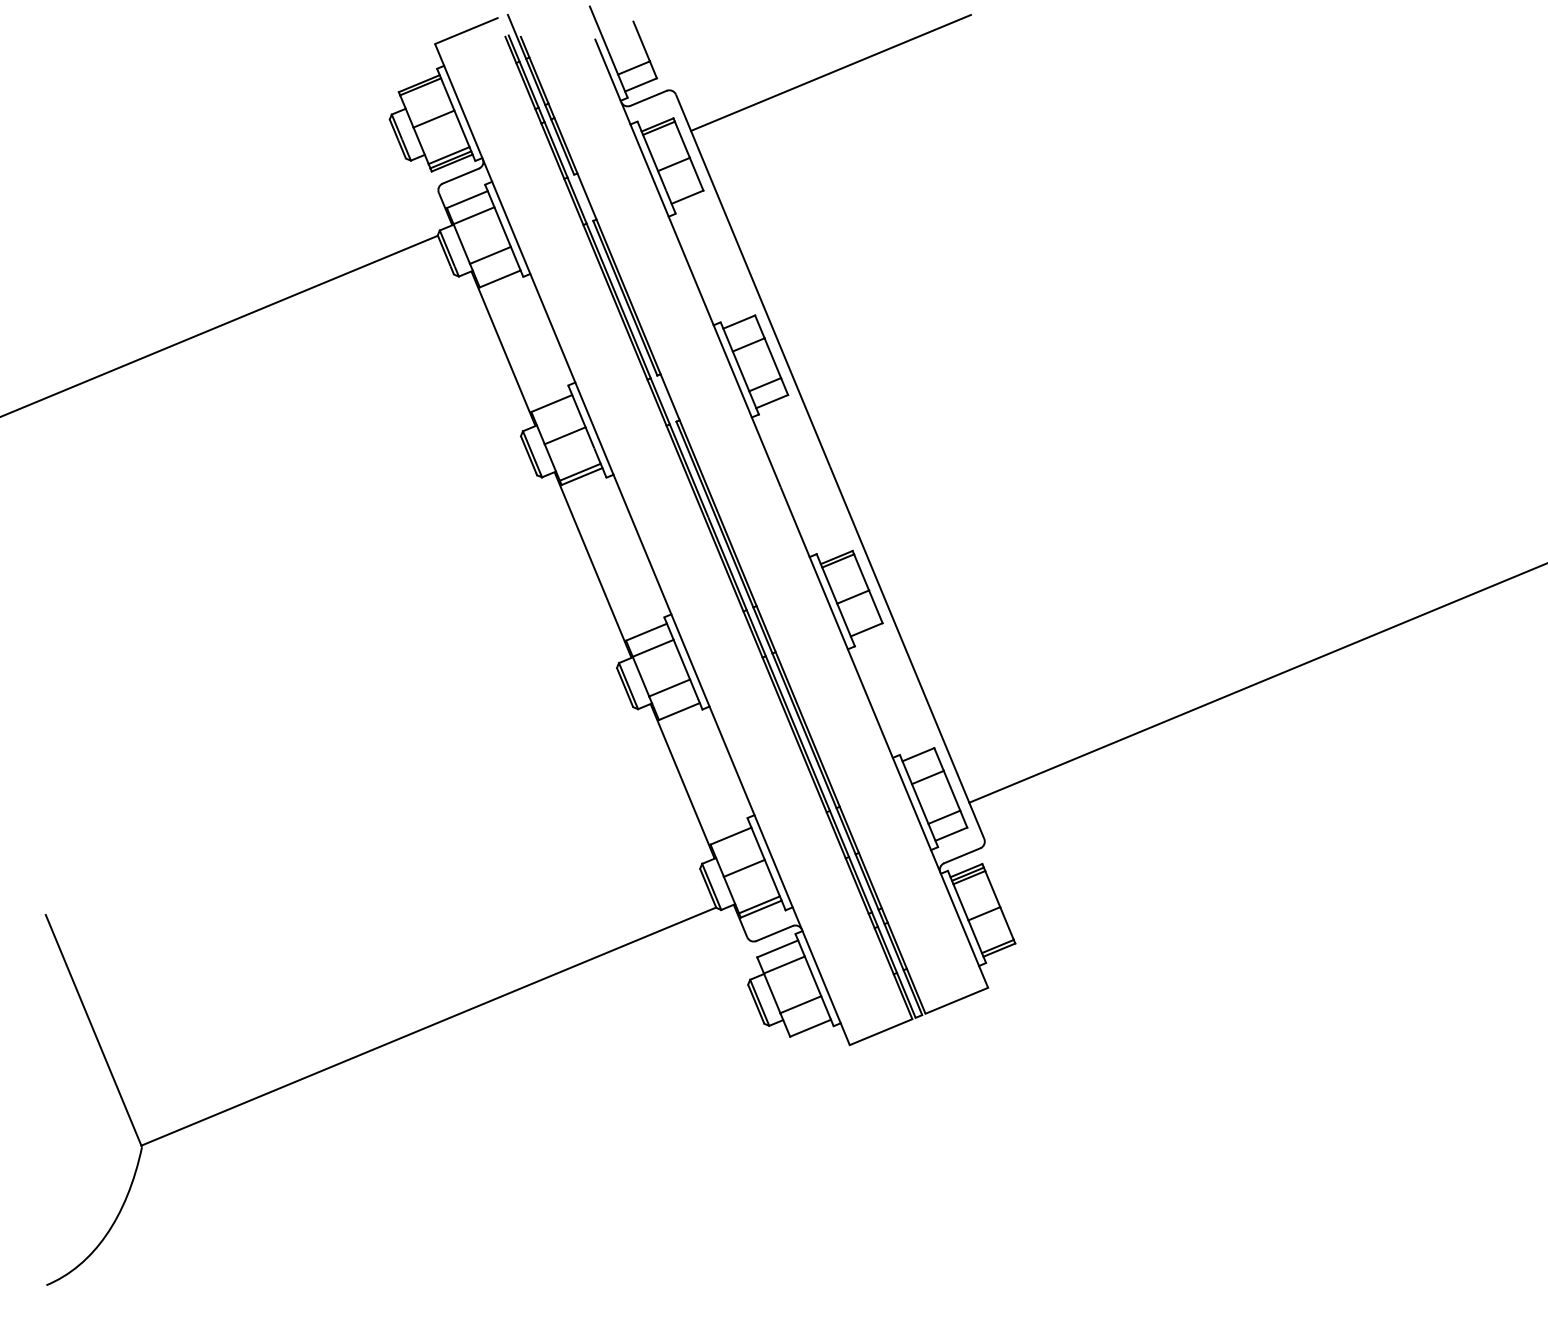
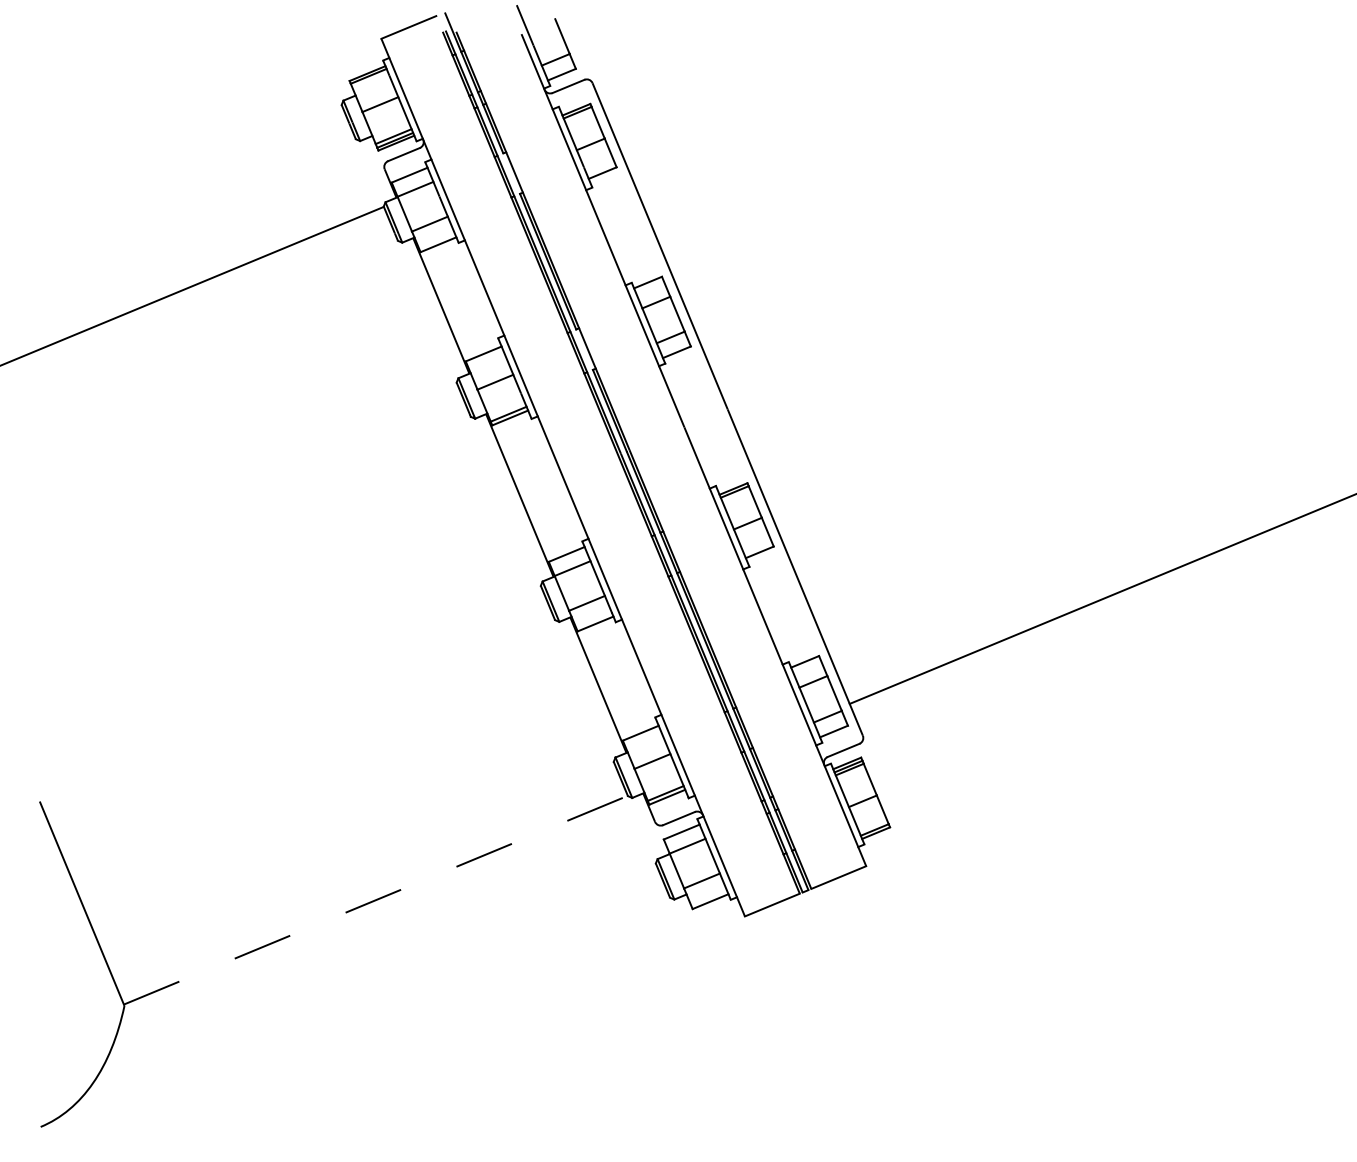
line: (831, 73) -> (728, 64), removed
line: (428, 1026) -> (375, 900), solid -> dashed

